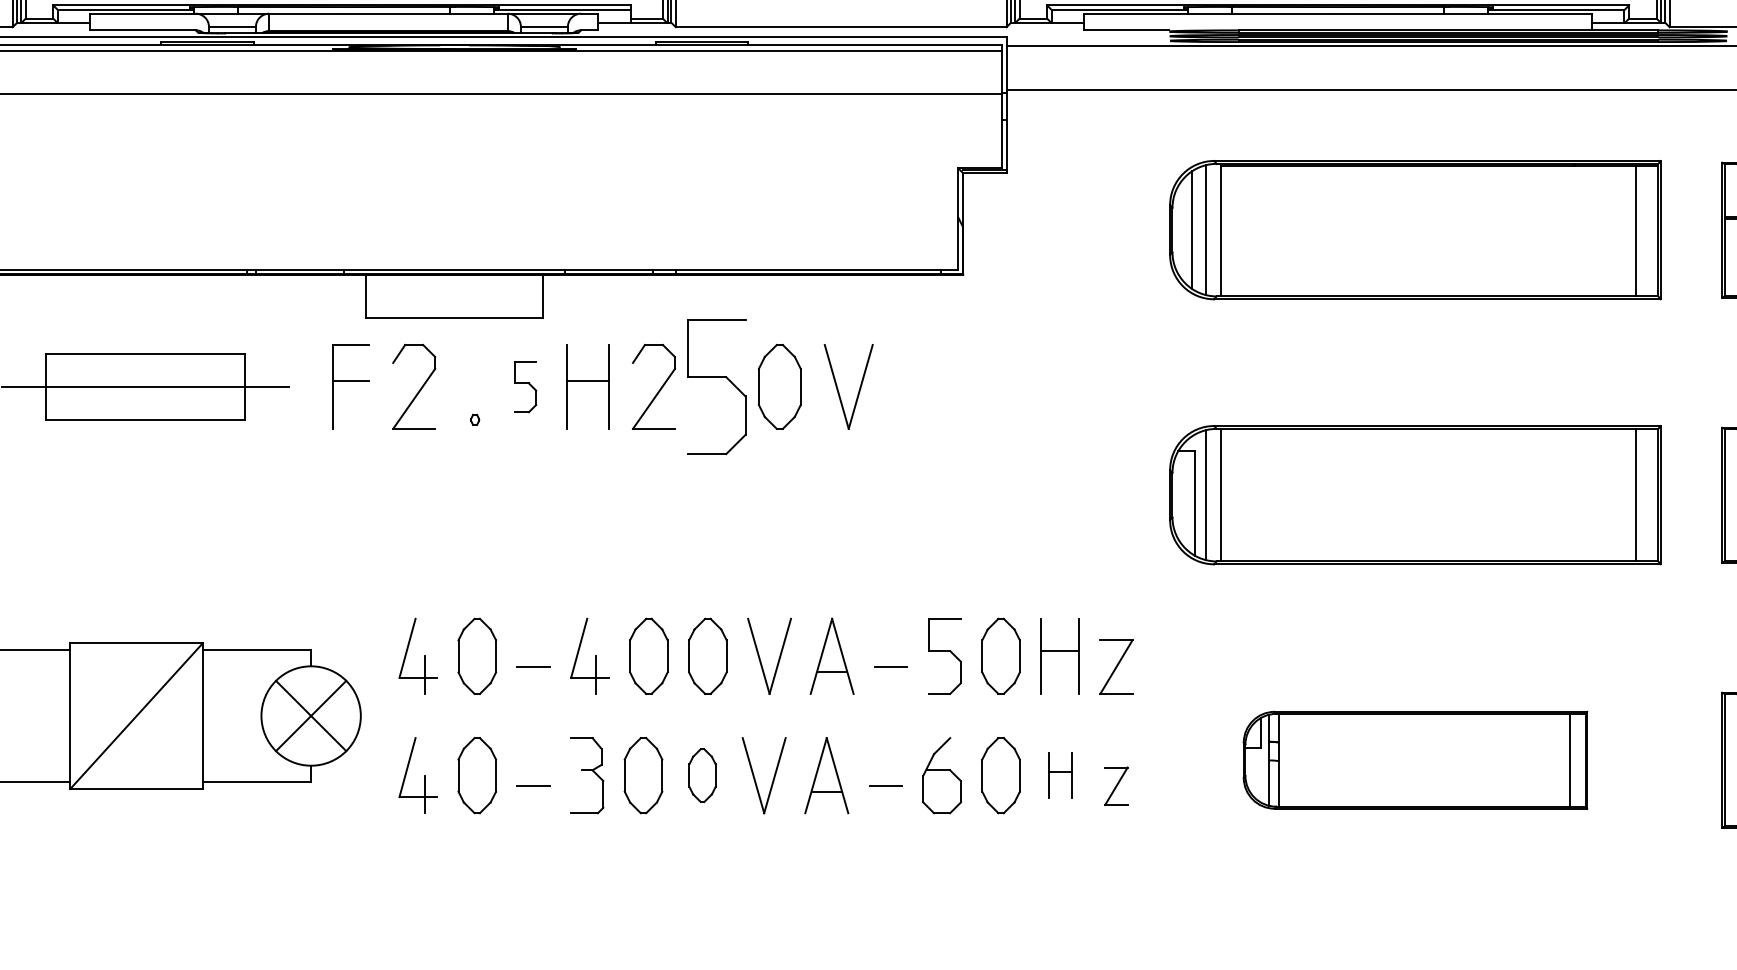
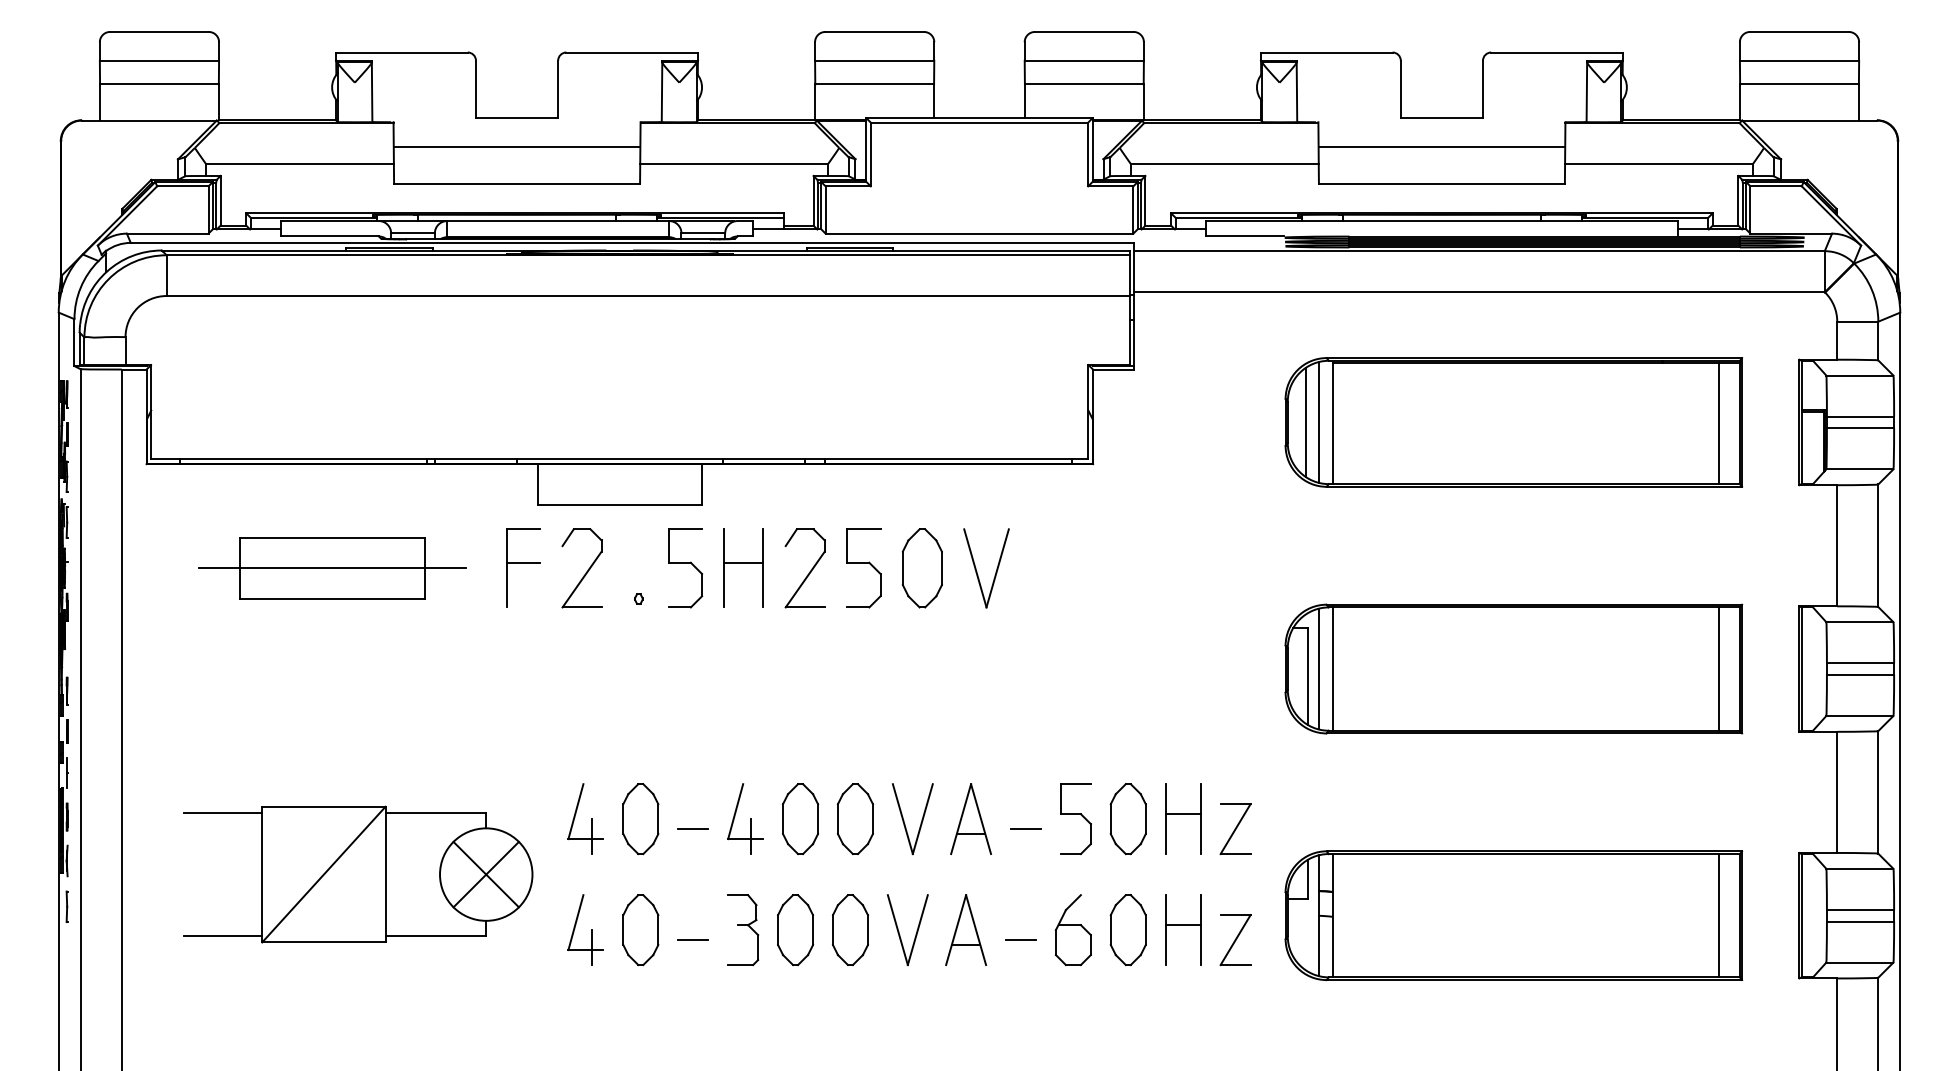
part: (525, 387) -> (685, 568), size x1.67
part: (716, 387) -> (863, 568), size x0.62
part: (1415, 759) -> (1513, 915), size x1.43
part: (702, 775) -> (850, 929), size x1.43
part: (1060, 775) -> (1183, 929), size x1.67
part: (1116, 785) -> (1235, 939), size x1.43

